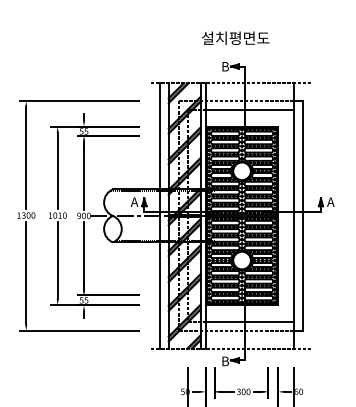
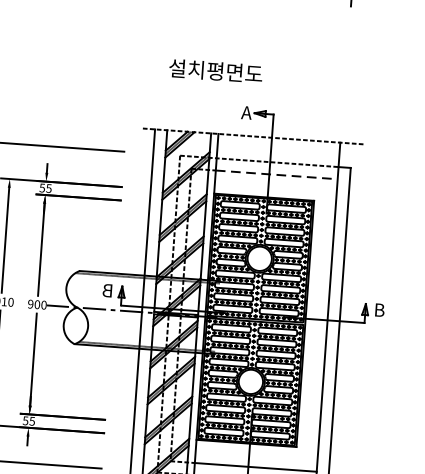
text: (235, 37) -> (215, 70), moved
text: (224, 66) -> (245, 112), B -> A
line: (250, 109) -> (277, 174), solid -> dashed
text: (134, 201) -> (108, 289), A -> B
text: (330, 201) -> (378, 309), A -> B

